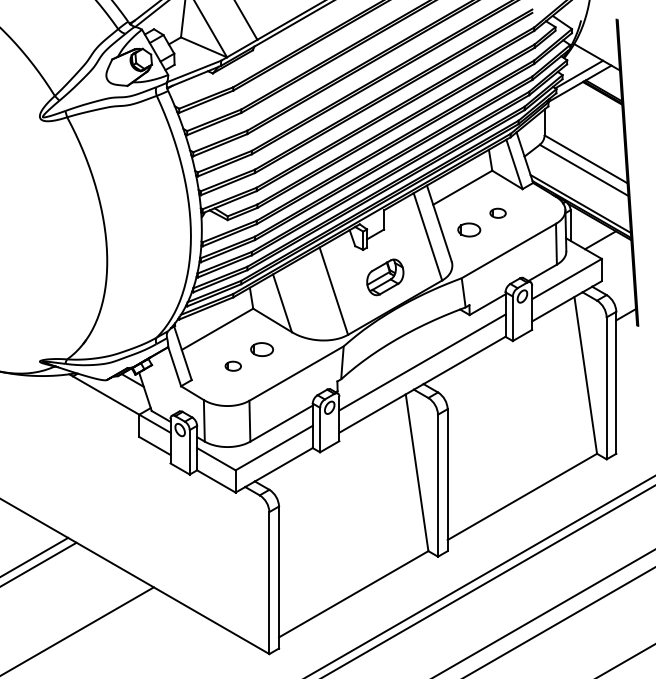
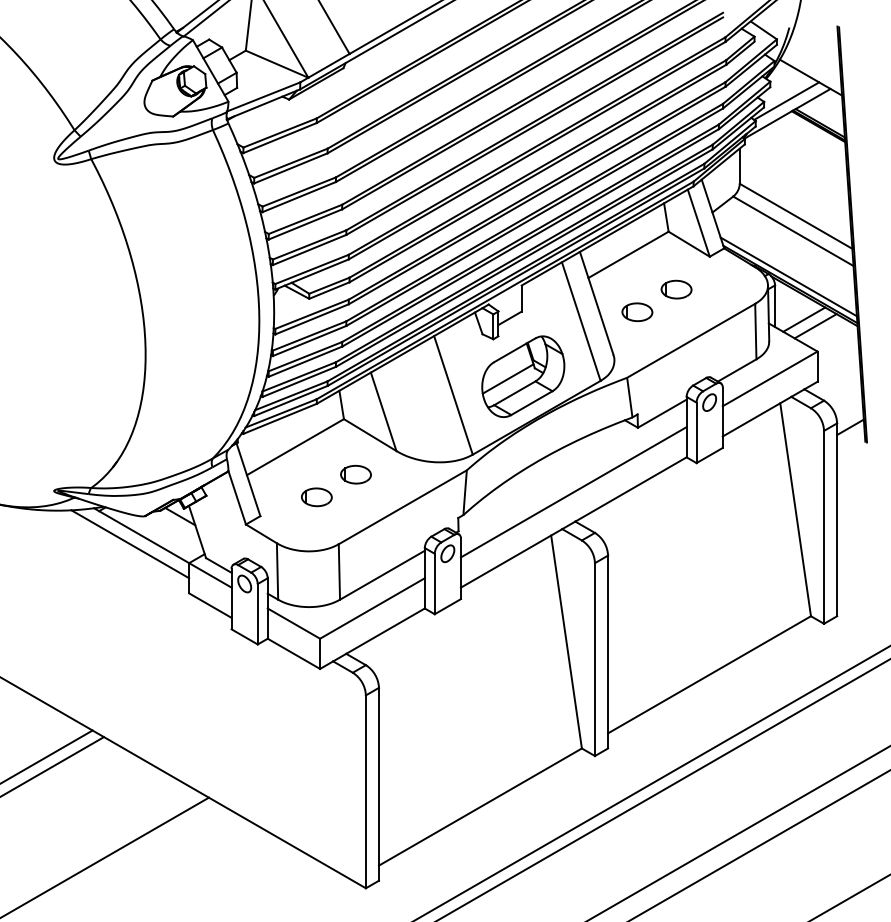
part: (498, 213) -> (676, 289), size x1.43
line: (592, 235) -> (804, 319), added
part: (385, 277) -> (523, 376), size x1.67
part: (233, 366) -> (316, 497), size x1.43
line: (96, 400) -> (130, 544), added

